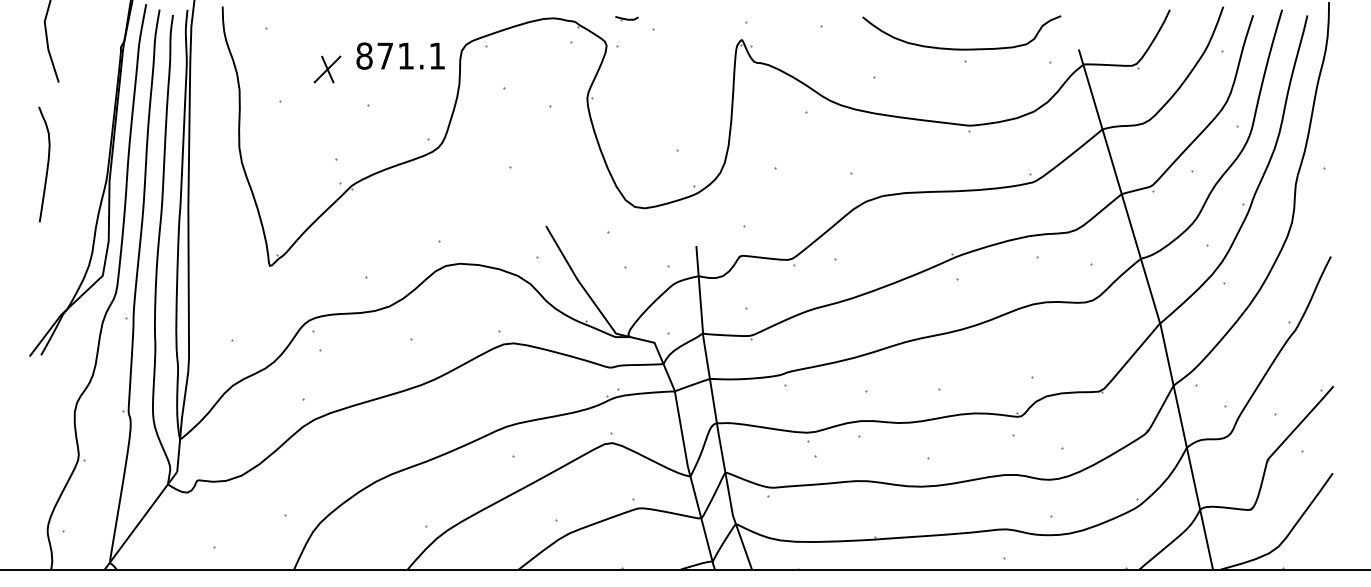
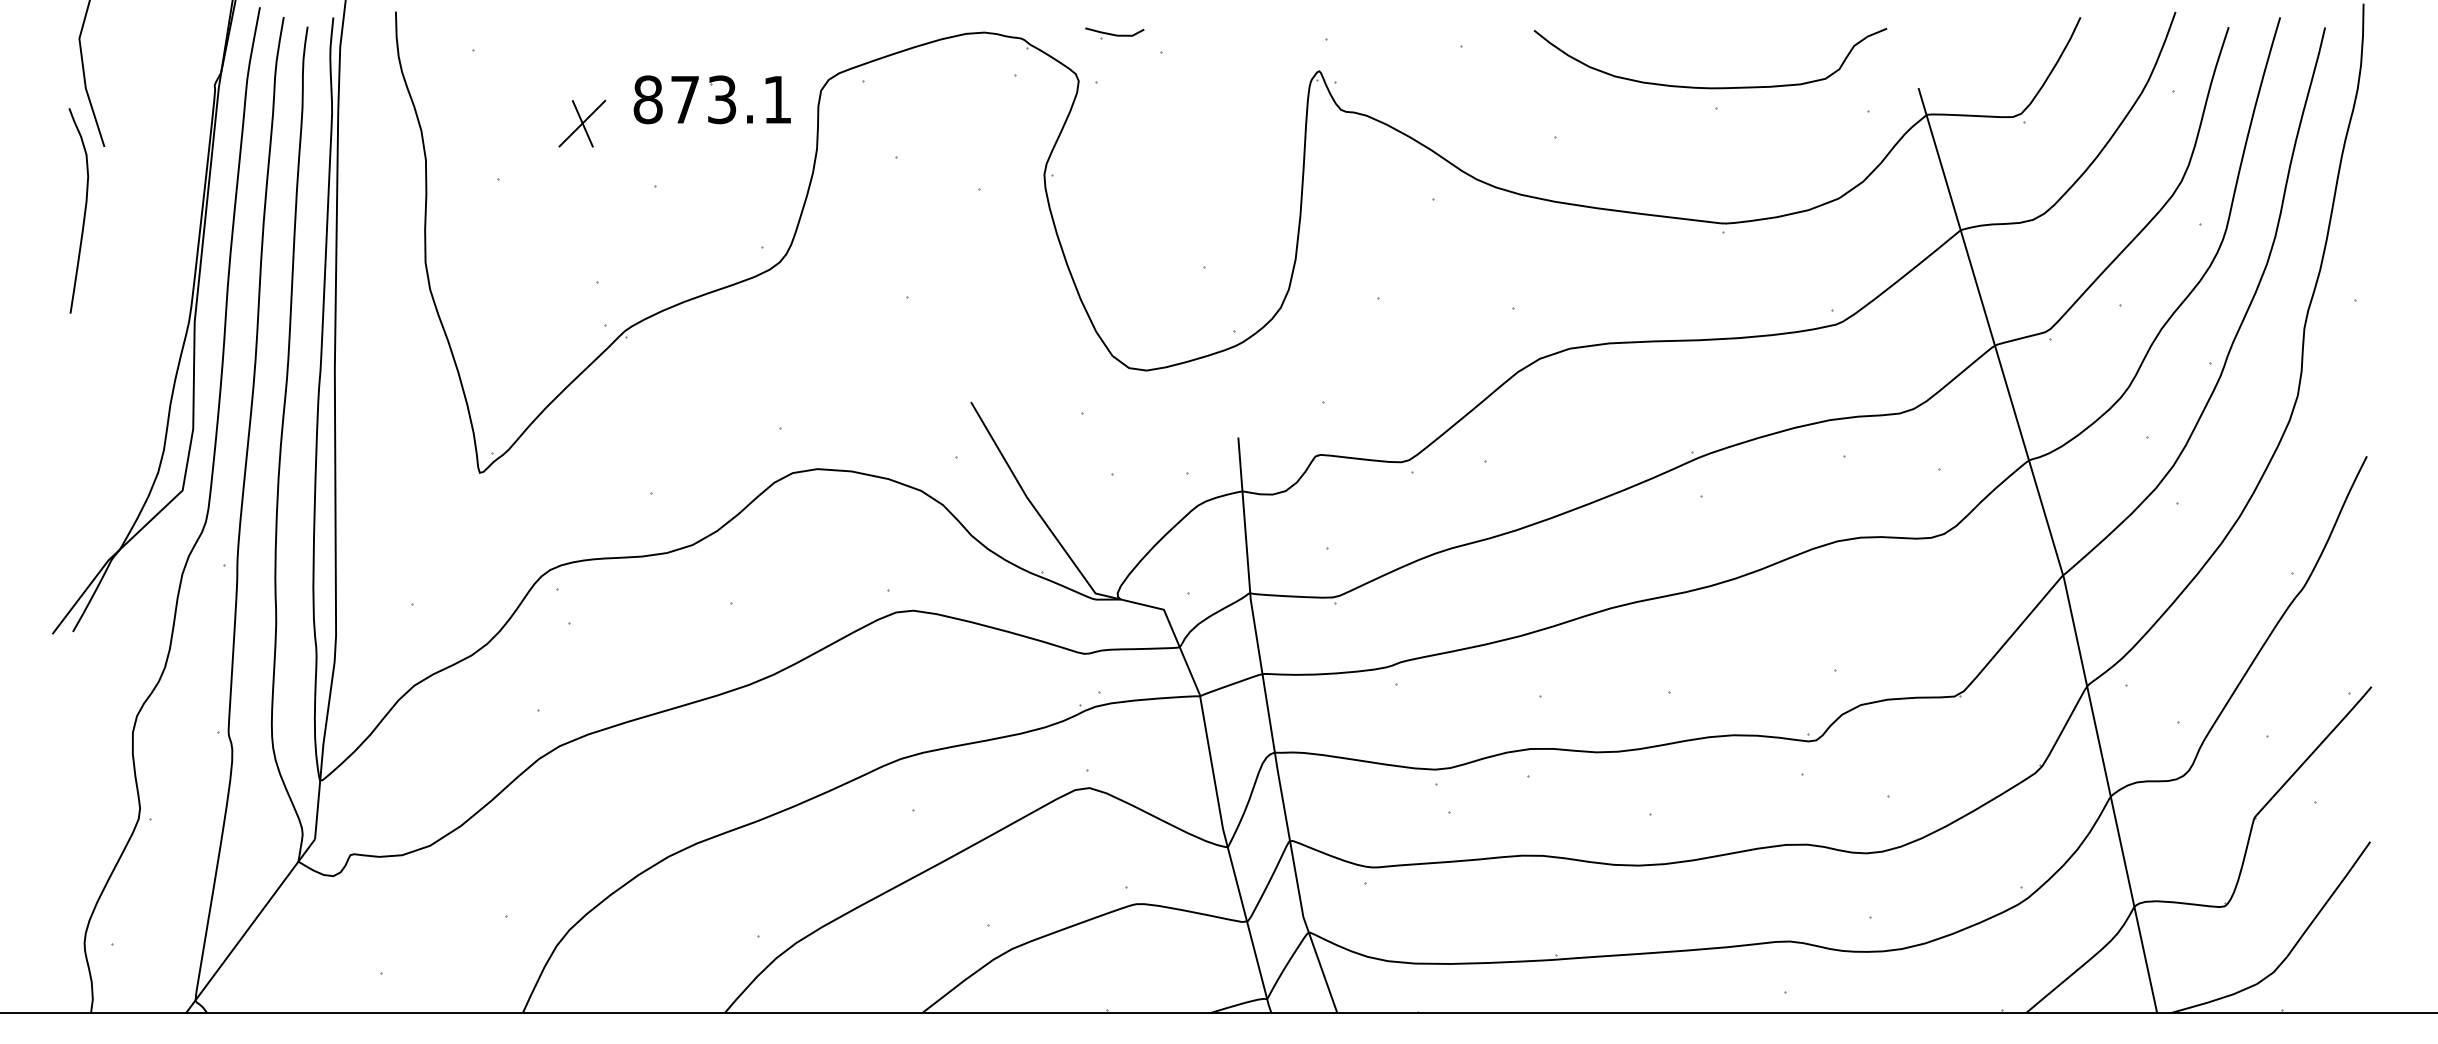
part: (626, 18) -> (1114, 32), size x1.43
text: (405, 55) -> (721, 98), 871.1 -> 873.1
curve: (46, 166) -> (82, 214), moved

